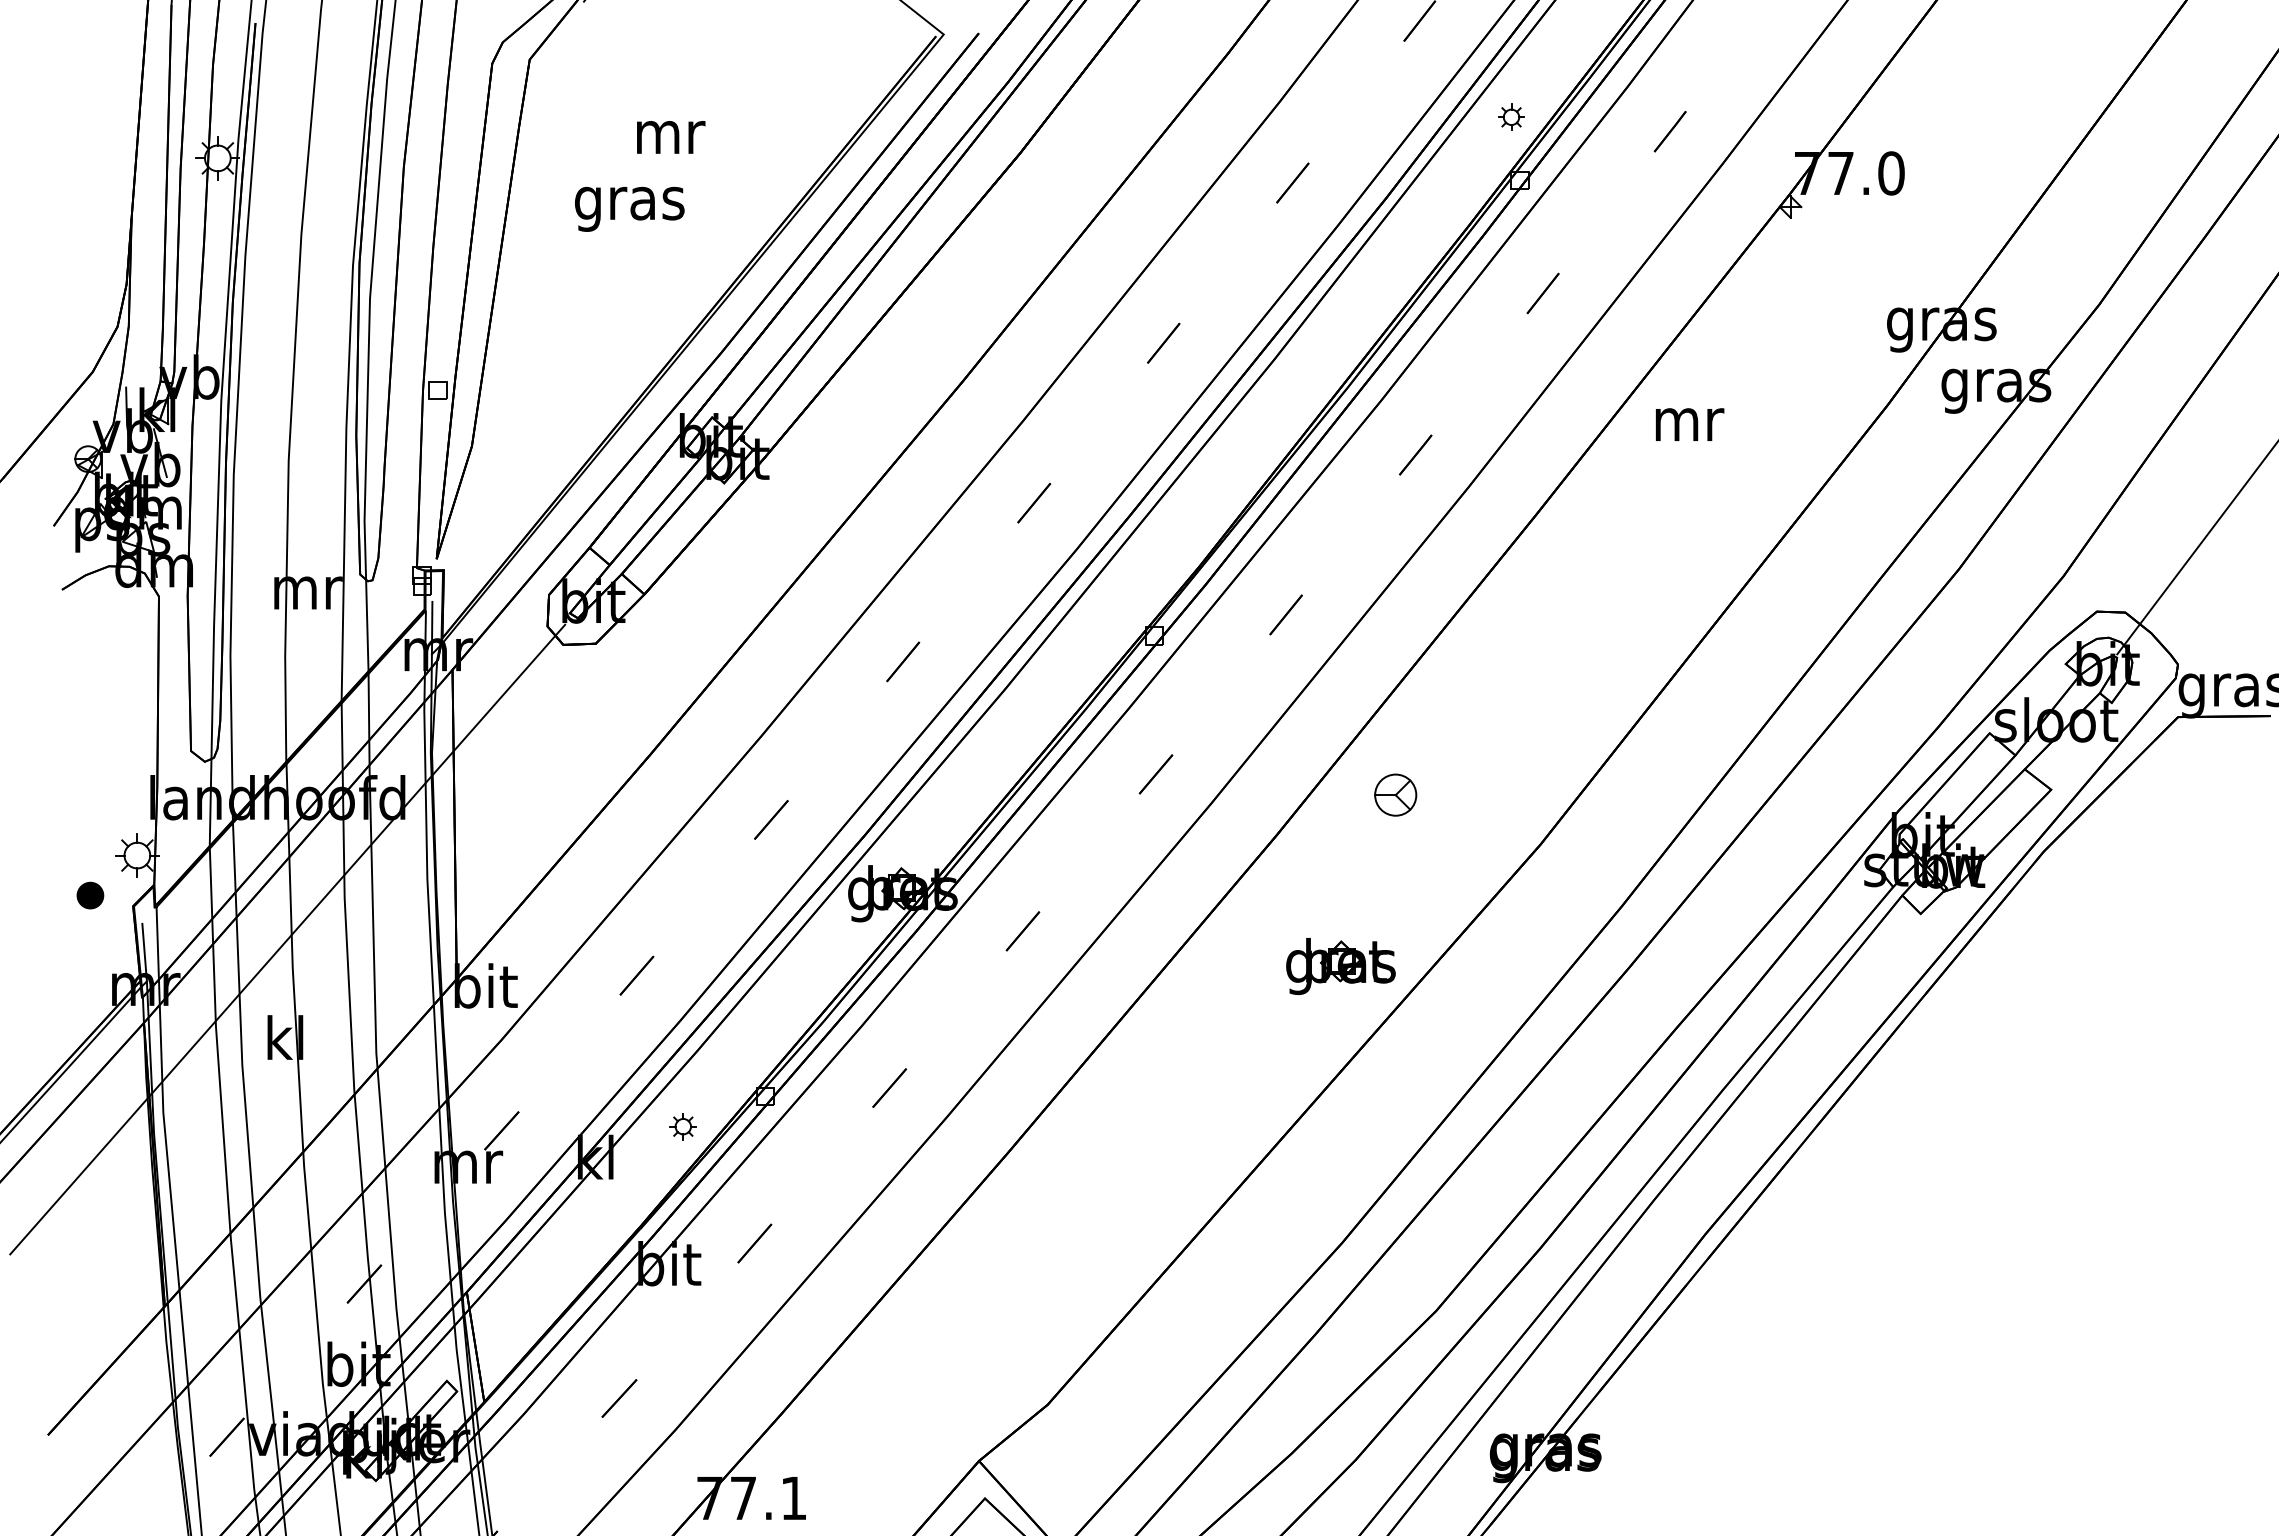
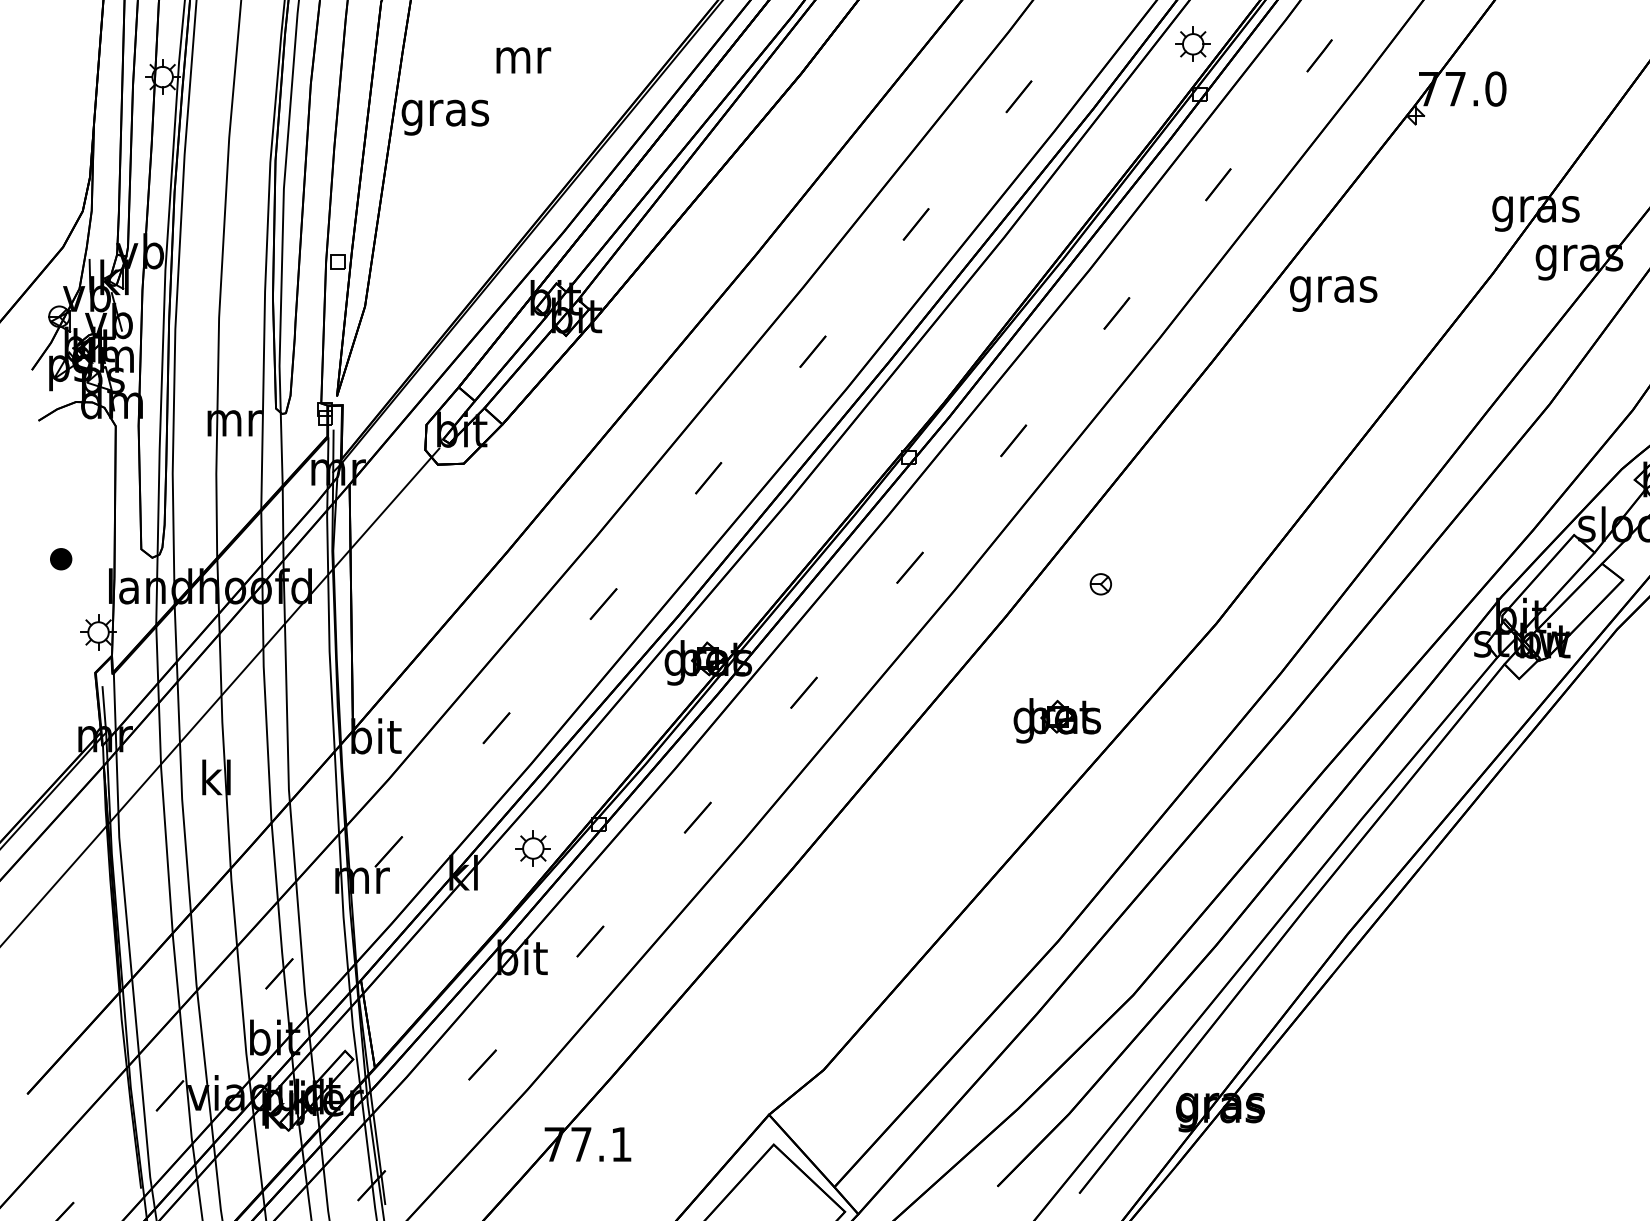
part: (1511, 117) -> (1193, 44), size x1.67
text: (629, 208) -> (445, 117), moved
text: (1687, 430) -> (1333, 293), mr -> gras
part: (1395, 794) -> (1100, 583), size x0.62
part: (90, 895) -> (61, 559), moved
part: (683, 1126) -> (533, 848), size x1.67

